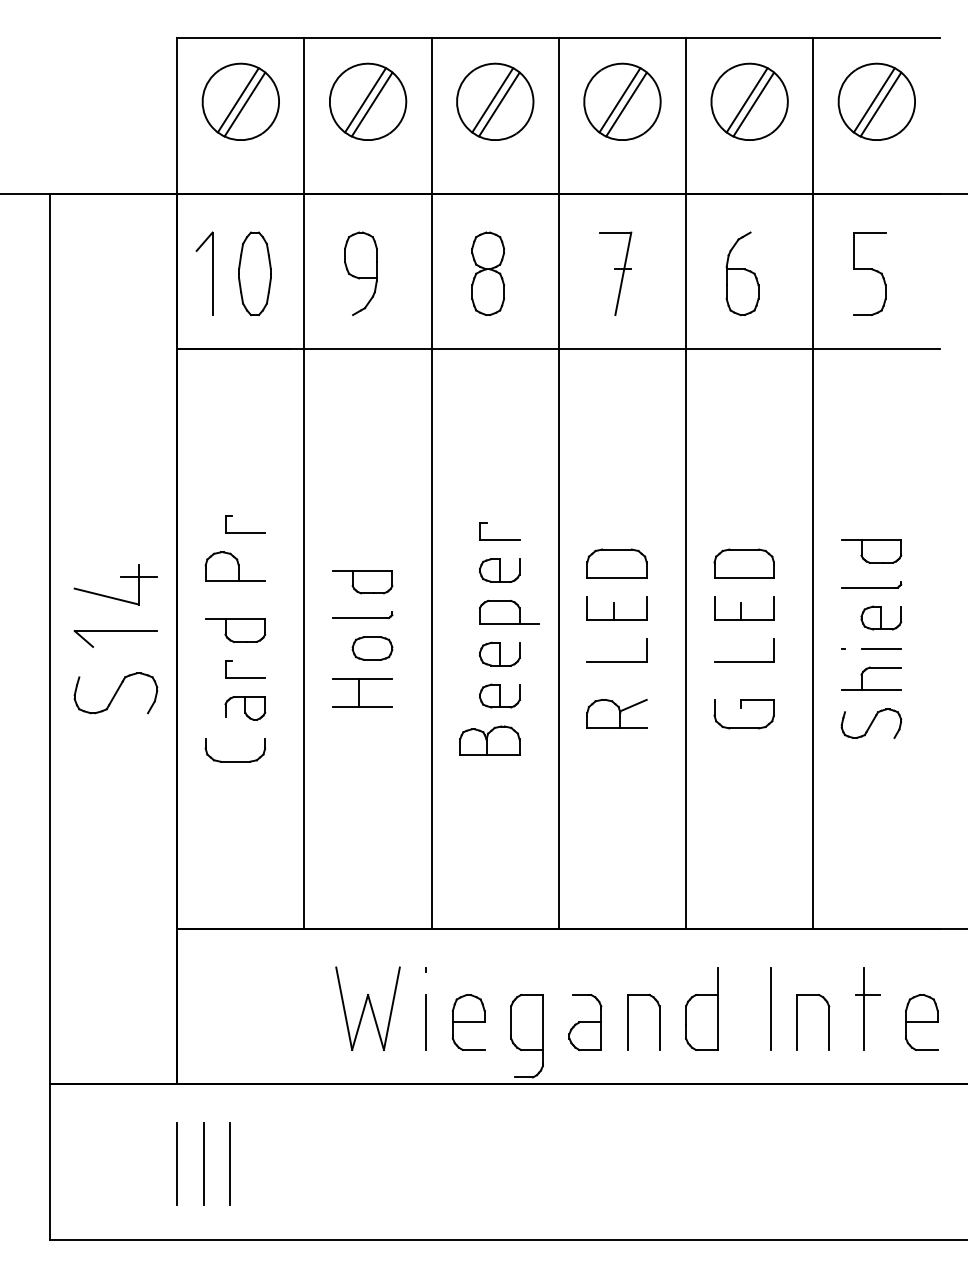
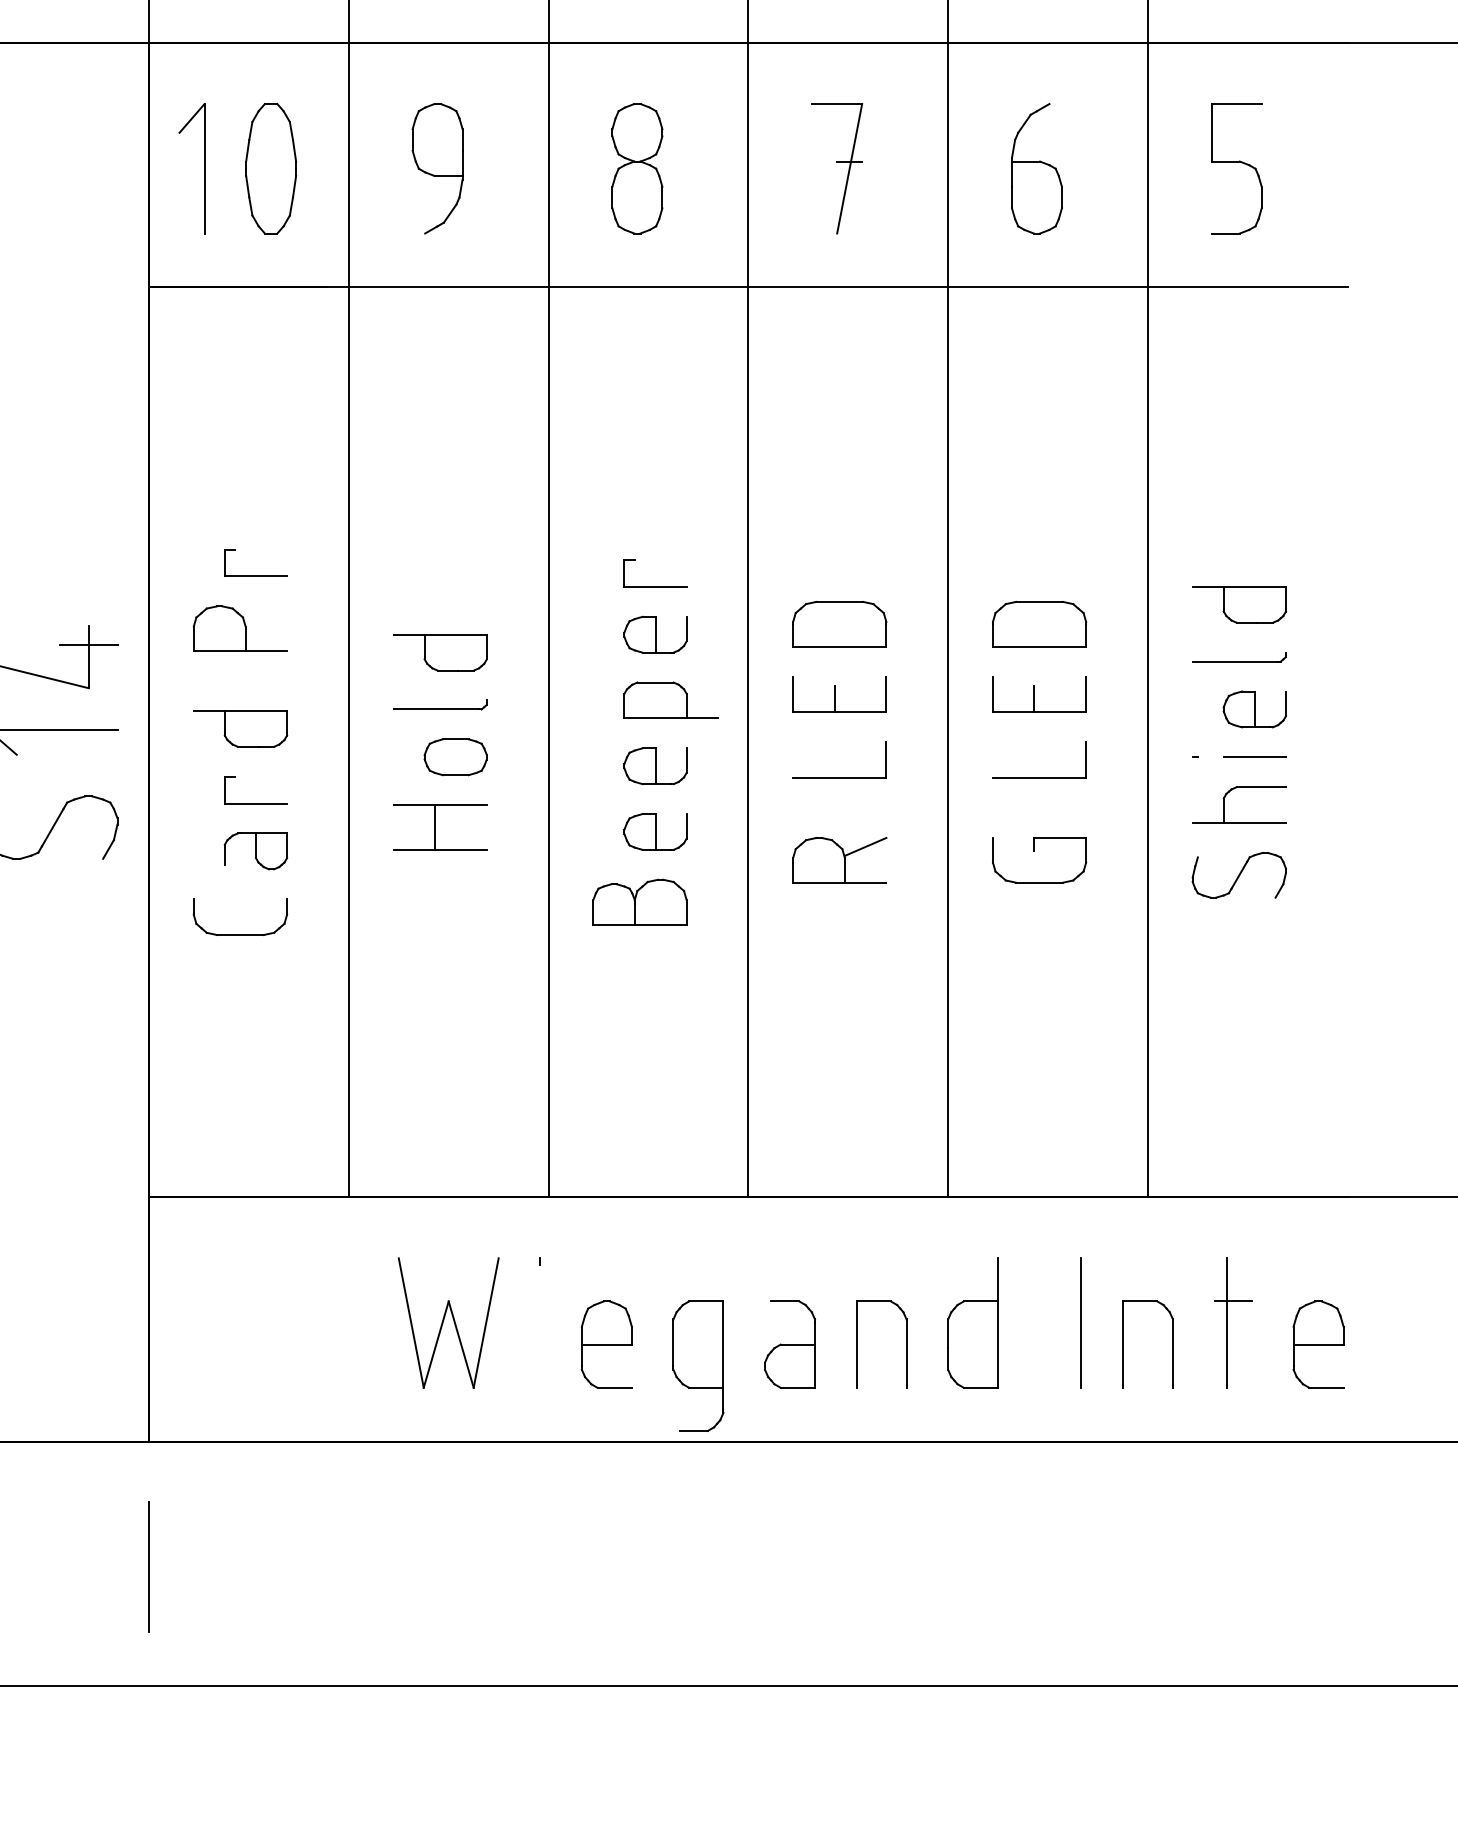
line: (426, 1022) -> (540, 1344), removed
line: (203, 1163) -> (190, 1566), removed
line: (230, 1163) -> (232, 1566), removed

